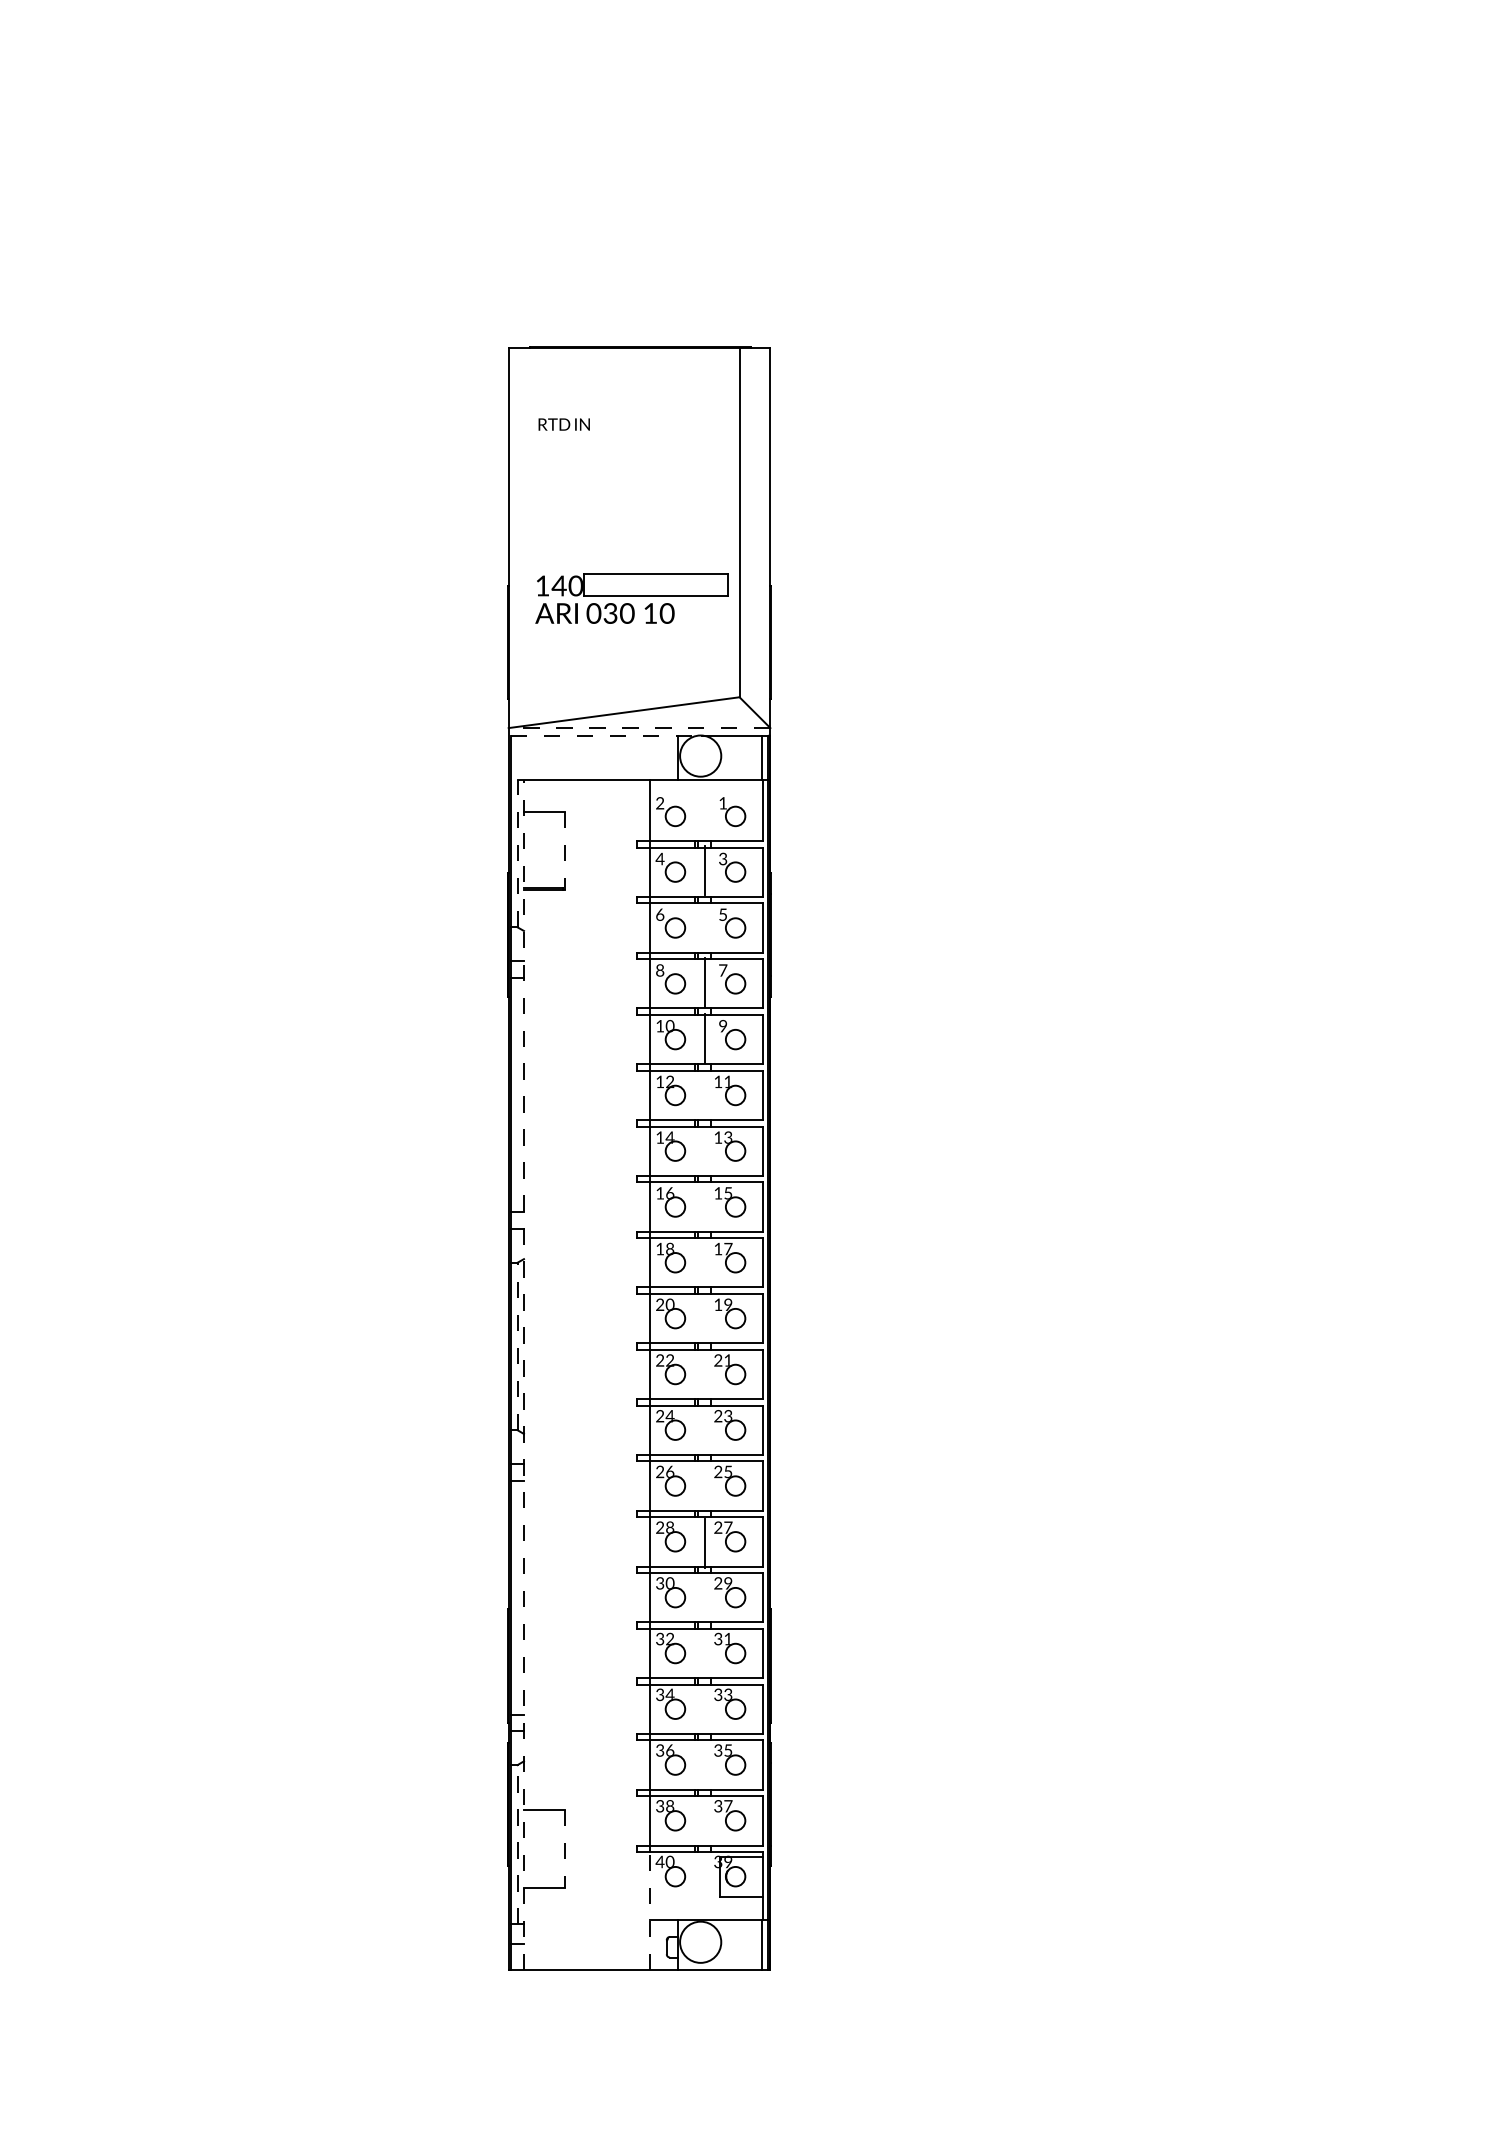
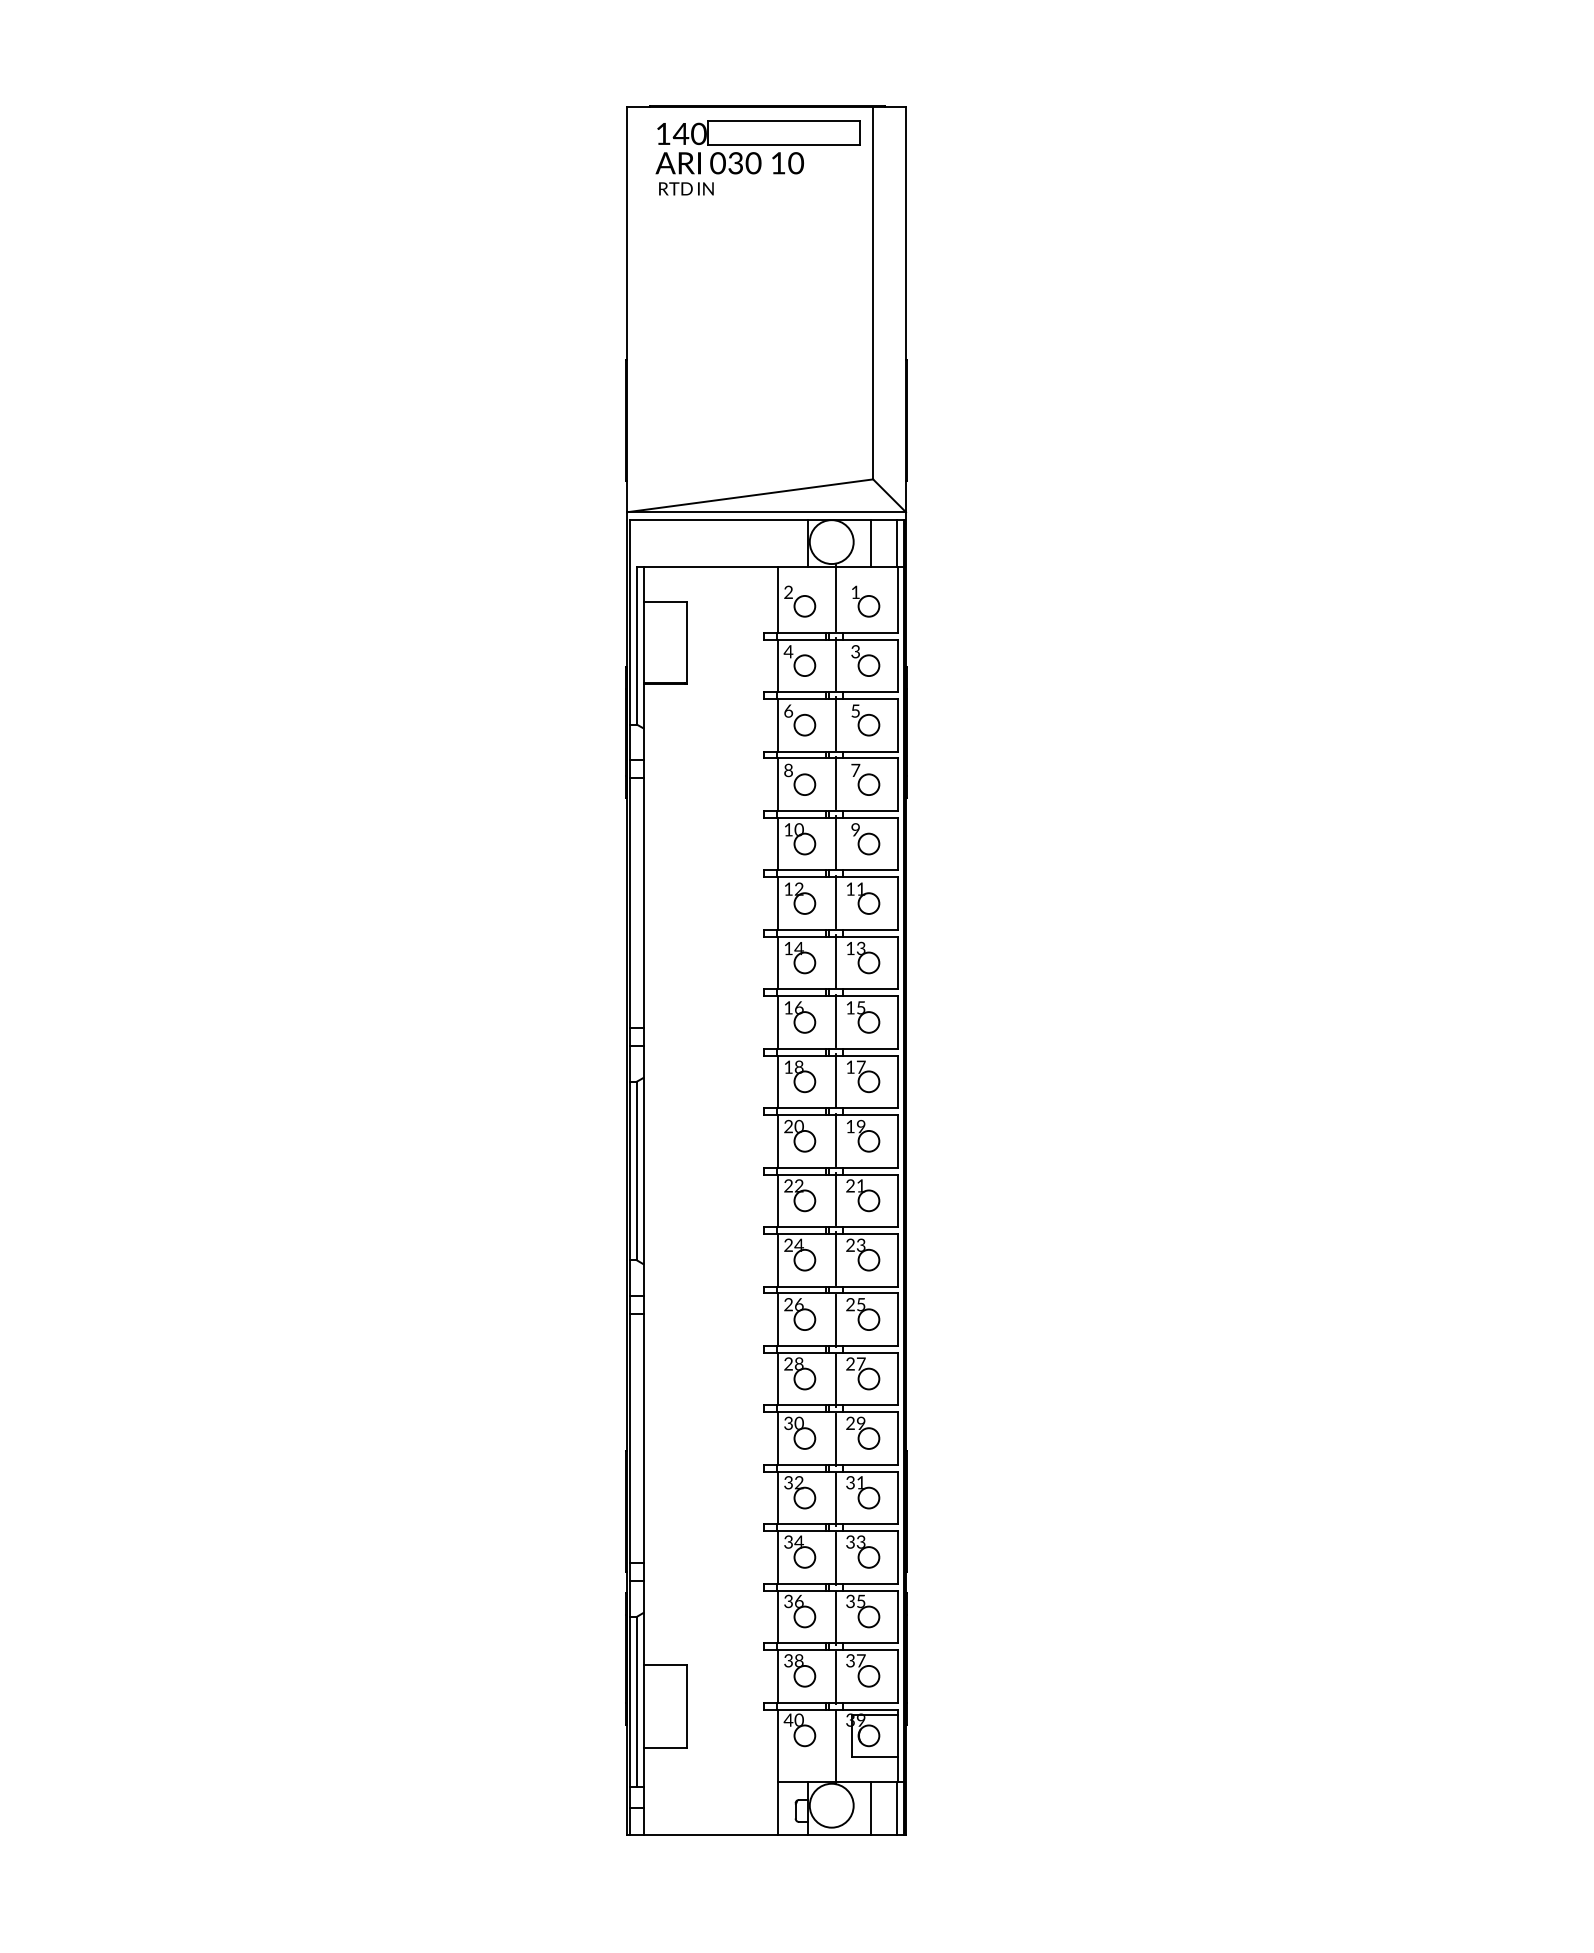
part: (631, 598) -> (758, 147), moved
line: (639, 728) -> (766, 512), dashed -> solid
line: (605, 735) -> (730, 520), dashed -> solid
line: (737, 757) -> (870, 543), added
line: (704, 808) -> (835, 597), added
line: (564, 850) -> (686, 642), dashed -> solid
line: (517, 853) -> (636, 645), dashed -> solid
line: (704, 926) -> (835, 723), added
line: (704, 1093) -> (835, 901), added
line: (704, 1149) -> (835, 961), added
line: (704, 1205) -> (835, 1020), added
line: (704, 1260) -> (835, 1079), added
line: (704, 1316) -> (835, 1139), added
line: (517, 1346) -> (636, 1171), dashed -> solid
line: (704, 1372) -> (835, 1198), added
line: (523, 1374) -> (643, 1200), dashed -> solid
line: (704, 1428) -> (835, 1258), added
line: (704, 1487) -> (835, 1321), added
line: (704, 1598) -> (835, 1439), added
line: (704, 1654) -> (835, 1499), added
line: (704, 1710) -> (835, 1558), added
line: (704, 1766) -> (835, 1618), added
line: (704, 1822) -> (835, 1678), added
line: (517, 1844) -> (636, 1701), dashed -> solid
line: (564, 1848) -> (686, 1705), dashed -> solid
line: (704, 1887) -> (835, 1747), added
line: (650, 1910) -> (778, 1771), dashed -> solid
line: (737, 1944) -> (870, 1808), added

